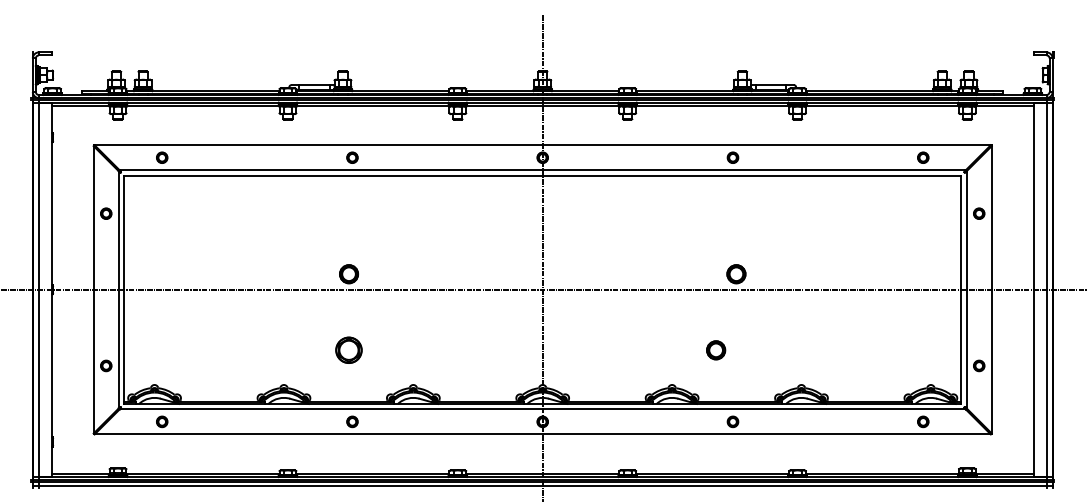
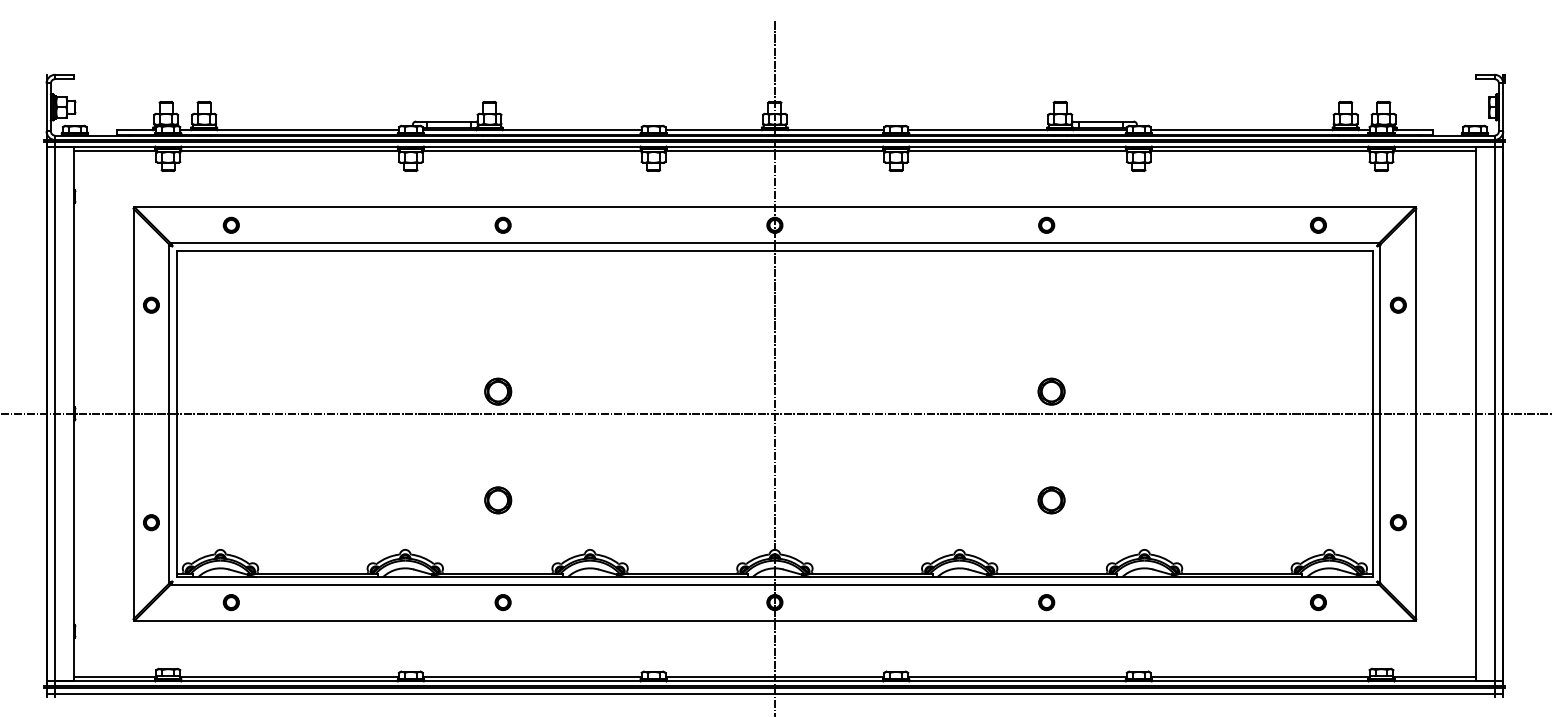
part: (349, 350) -> (498, 500), size x0.71
part: (716, 350) -> (1051, 500), moved

